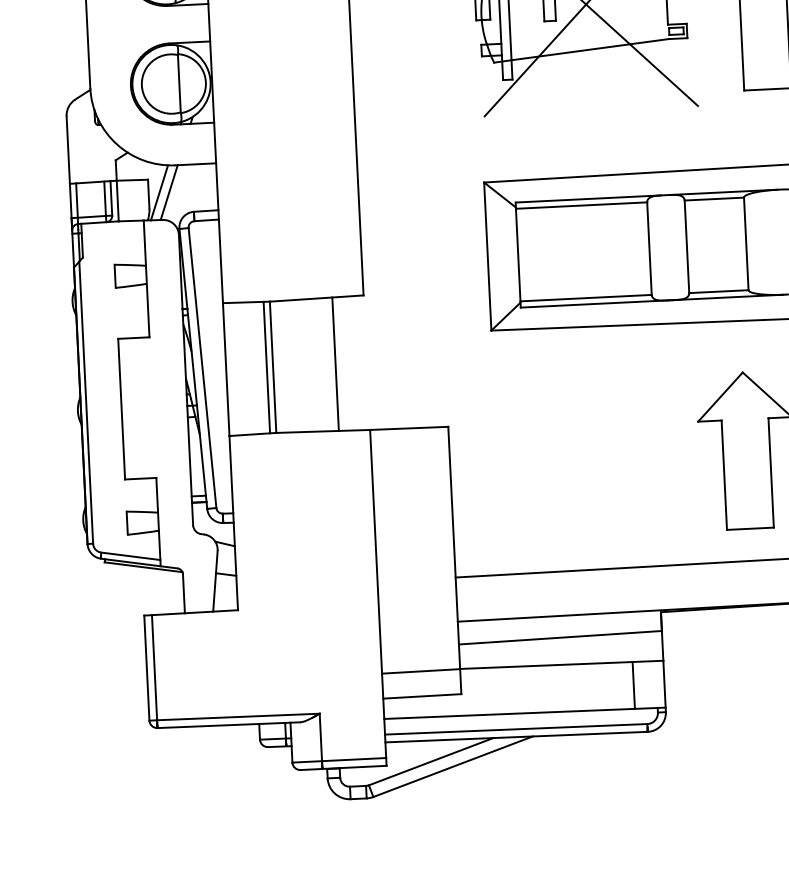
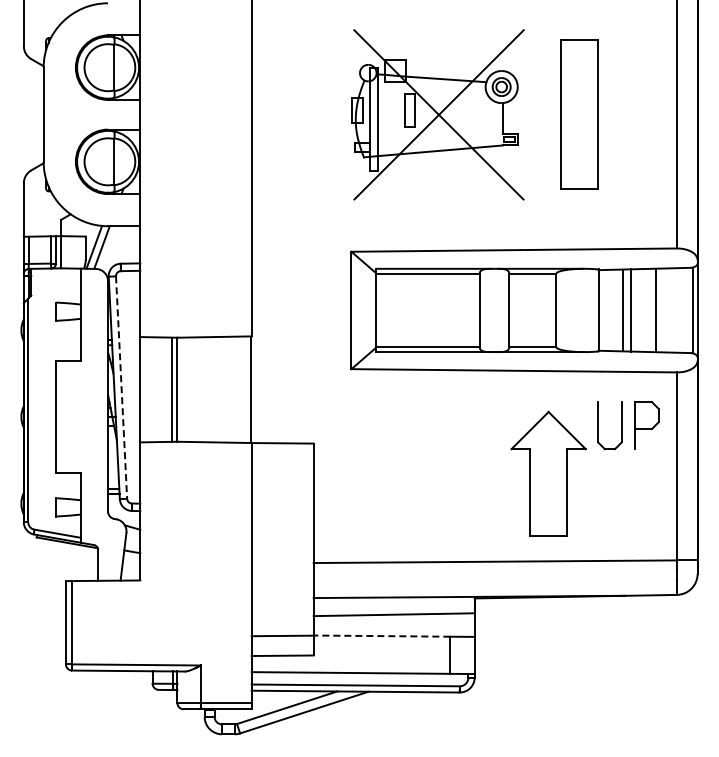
line: (334, 363) -> (250, 389), moved
line: (202, 369) -> (121, 388), solid -> dashed
line: (545, 666) -> (381, 636), solid -> dashed

